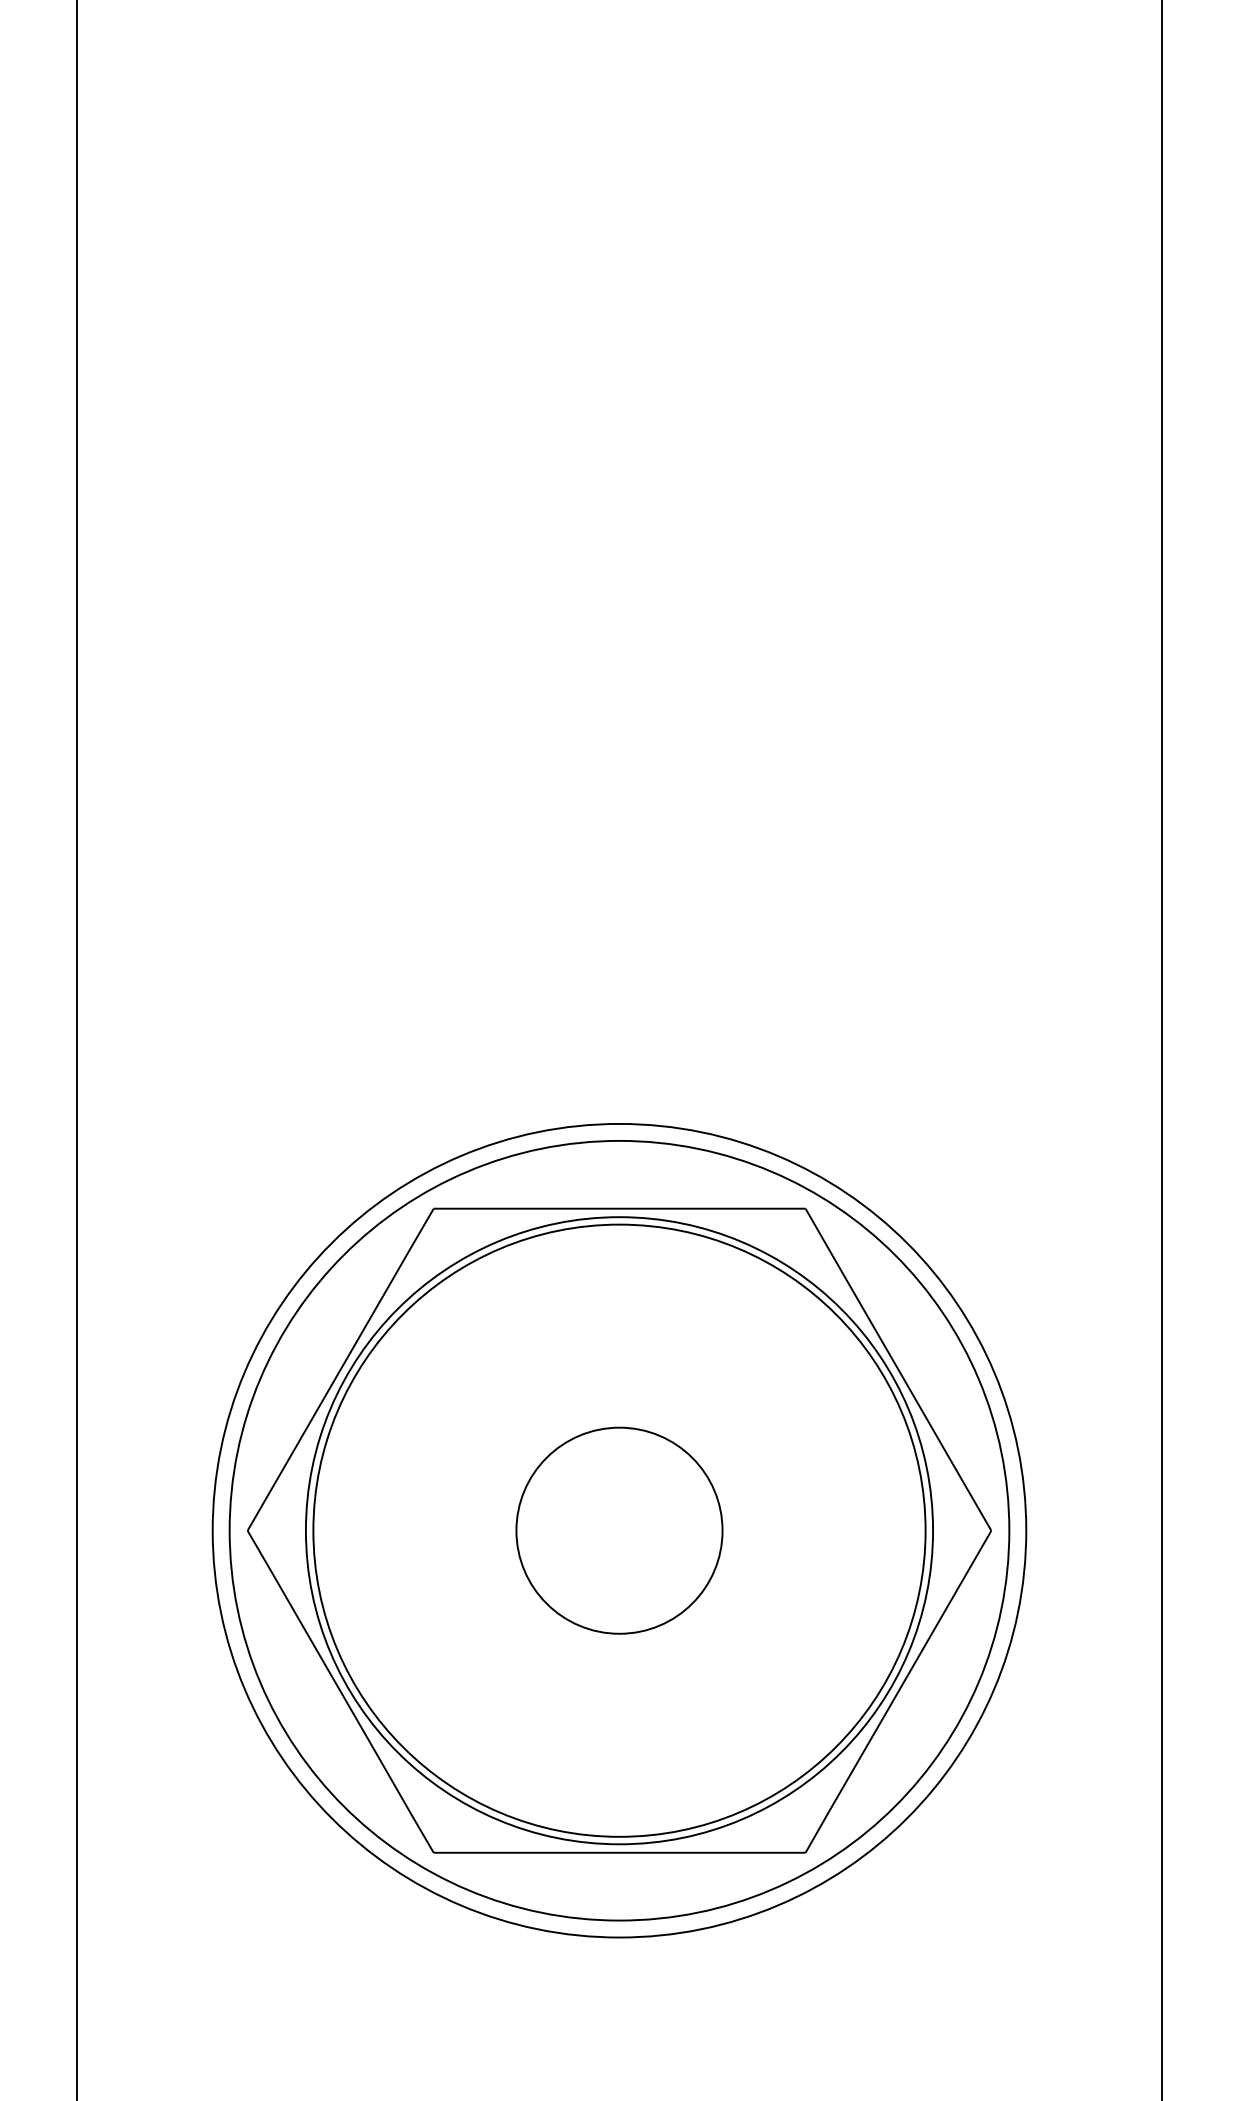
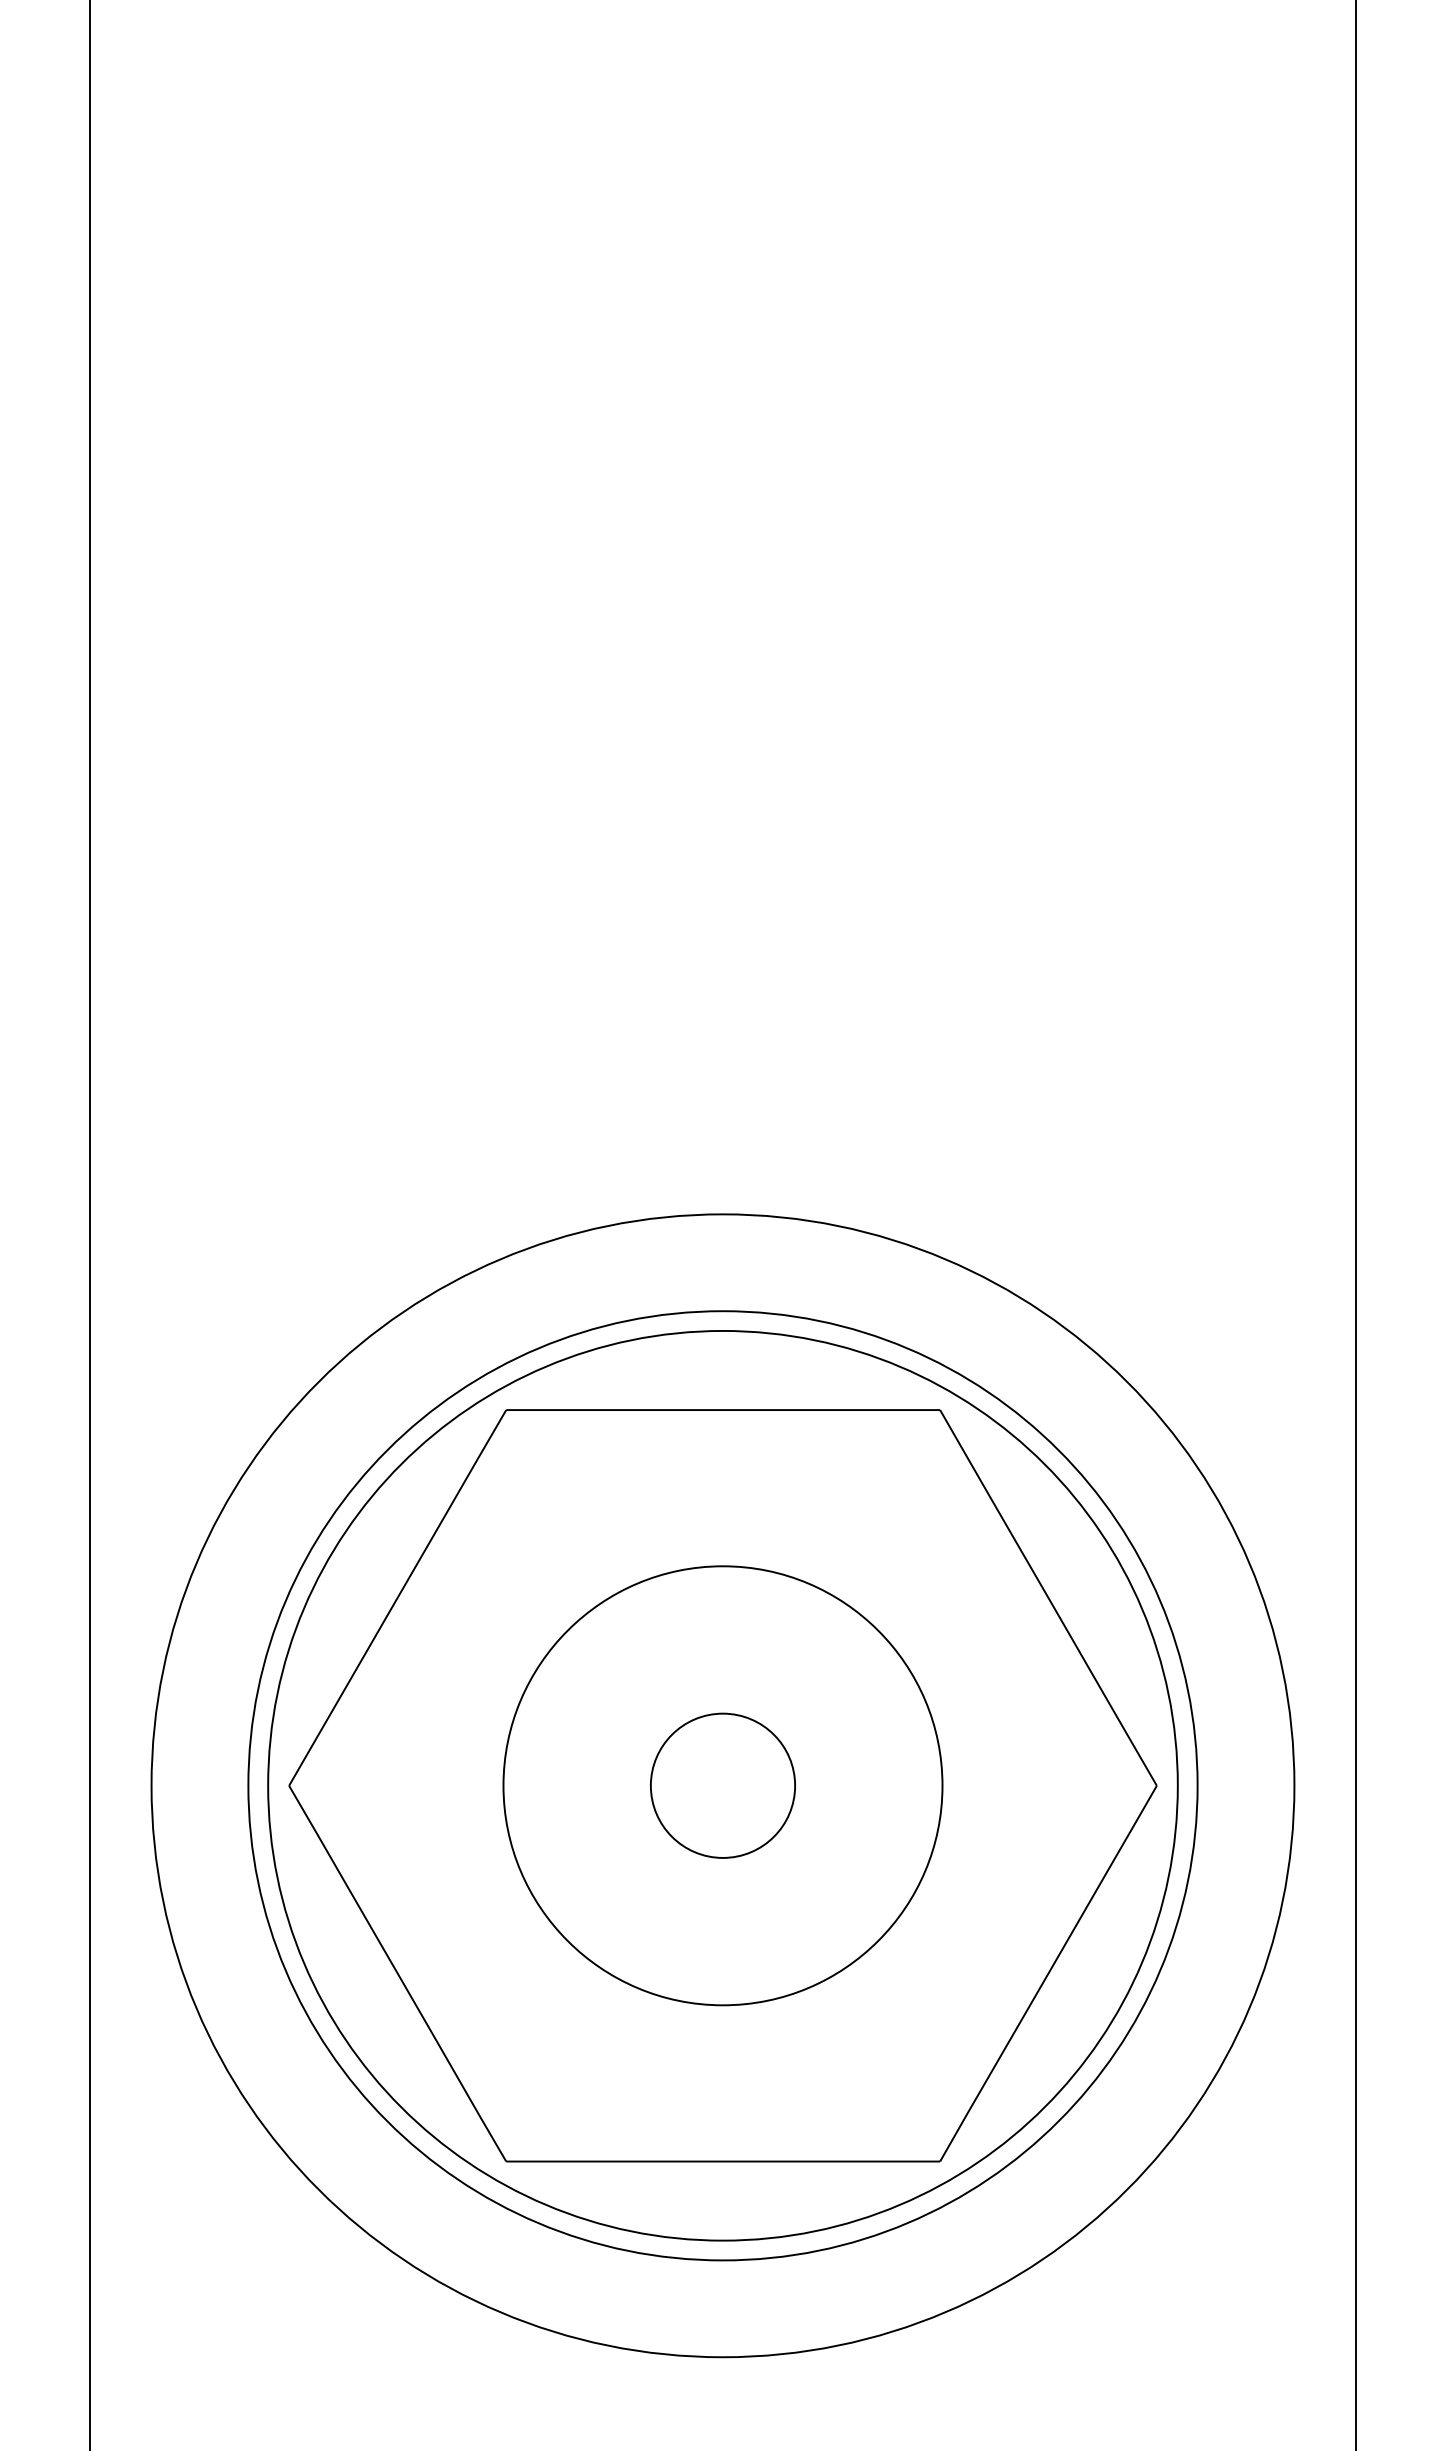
circle: (619, 1530) -> (722, 1785), size x0.6
circle: (619, 1530) -> (722, 1785), size x0.6
circle: (619, 1530) -> (722, 1785), size x1.6

